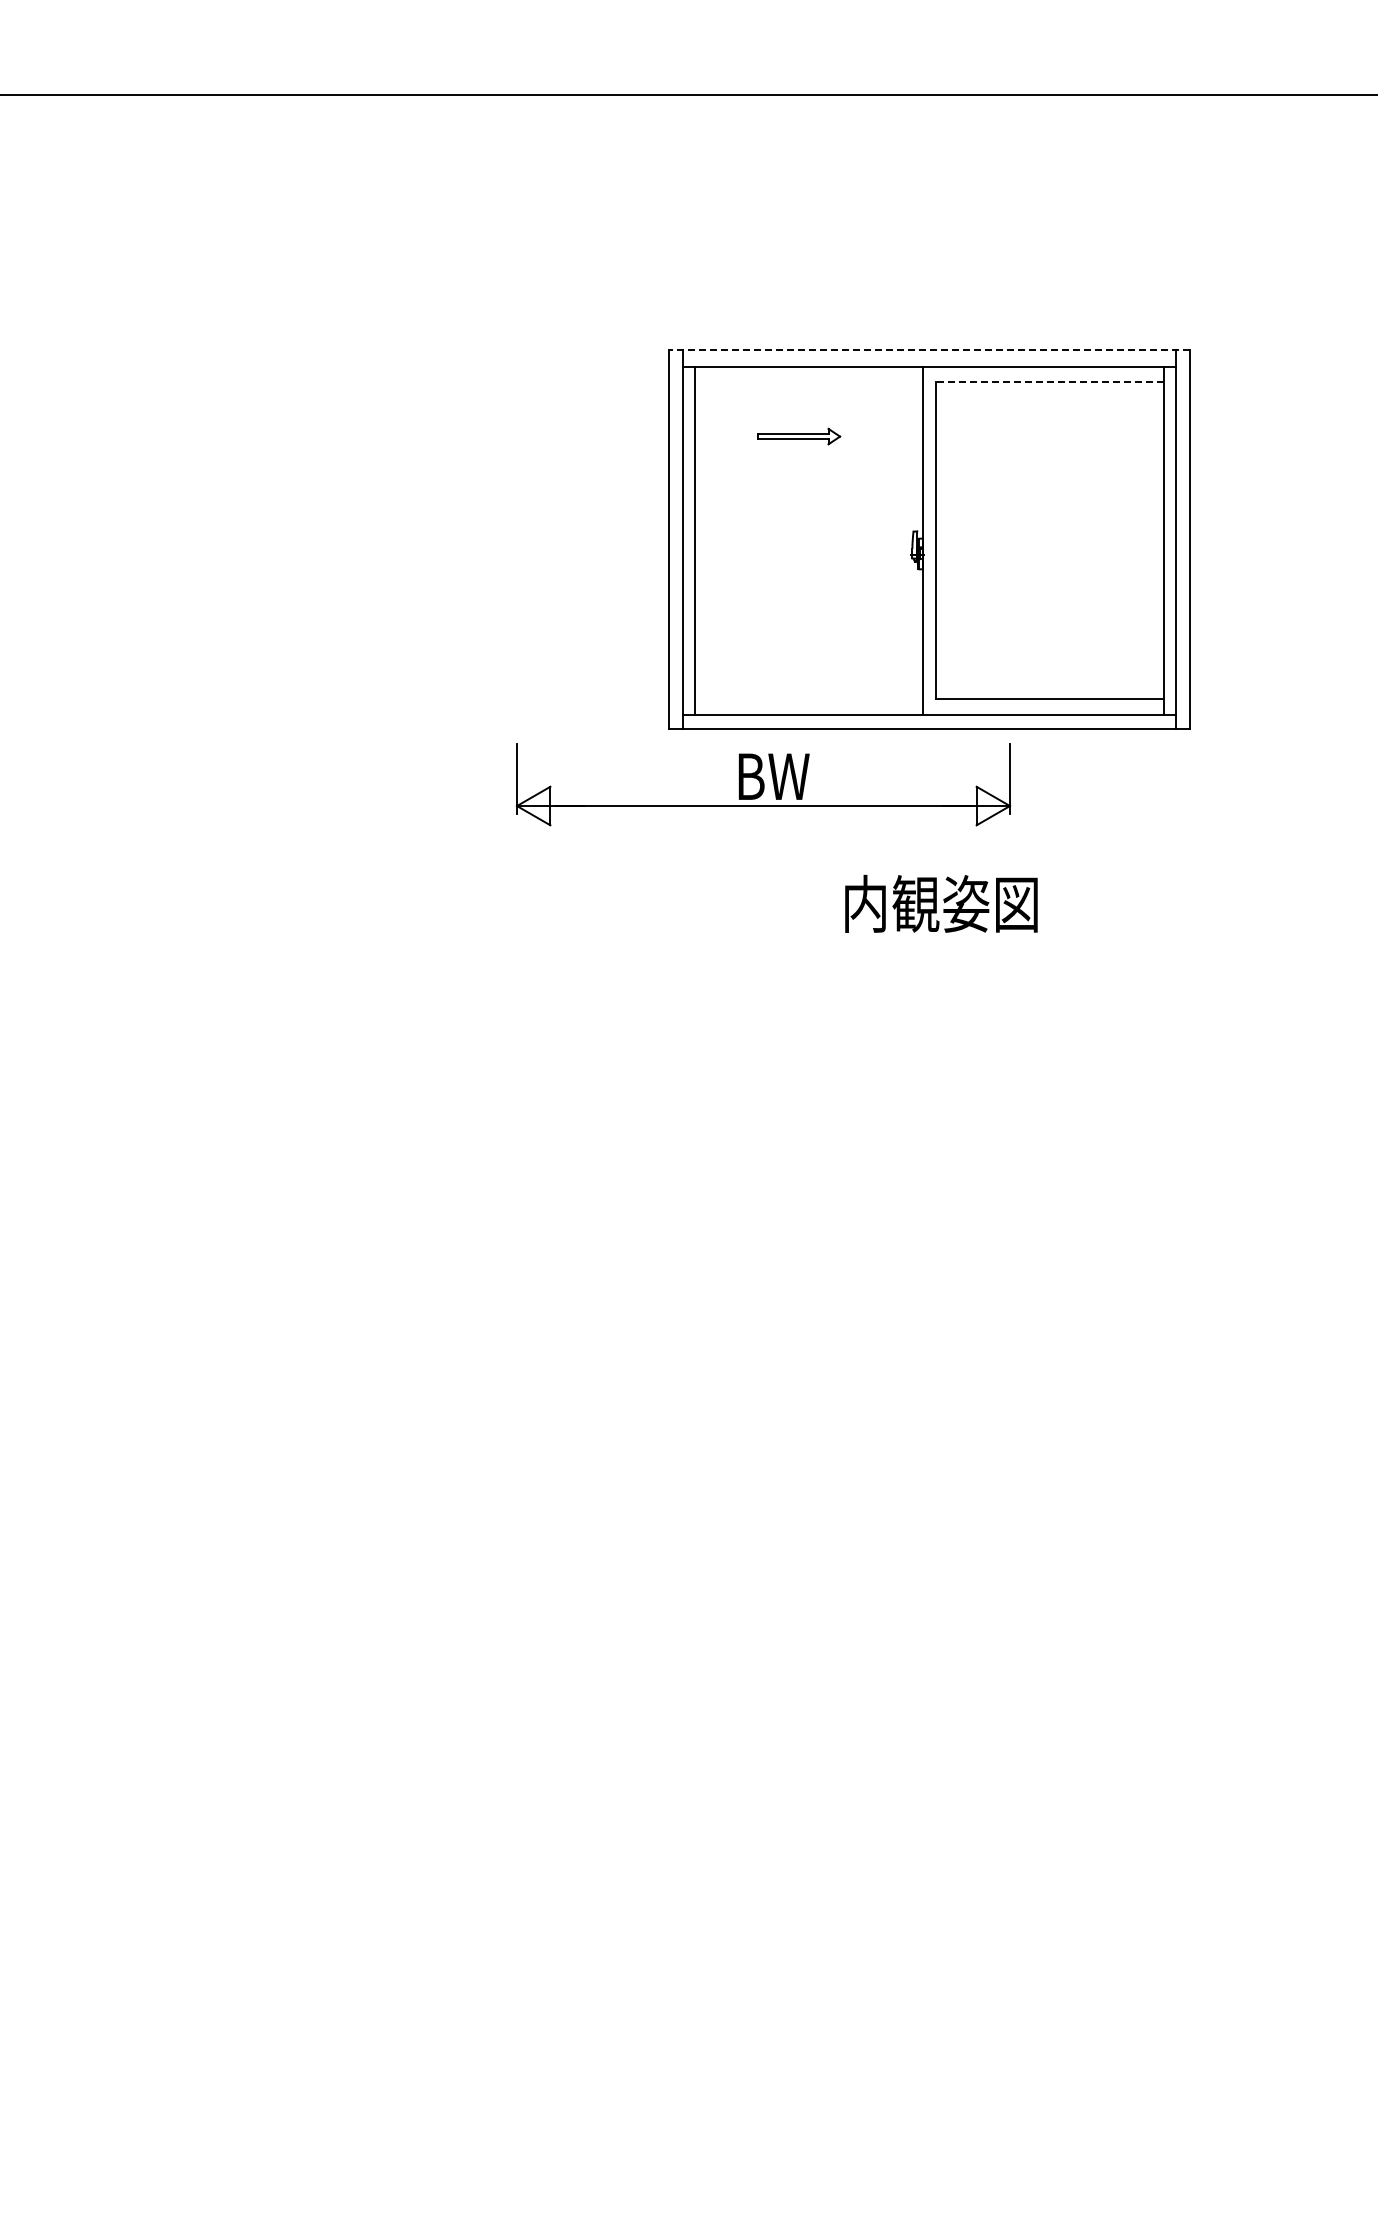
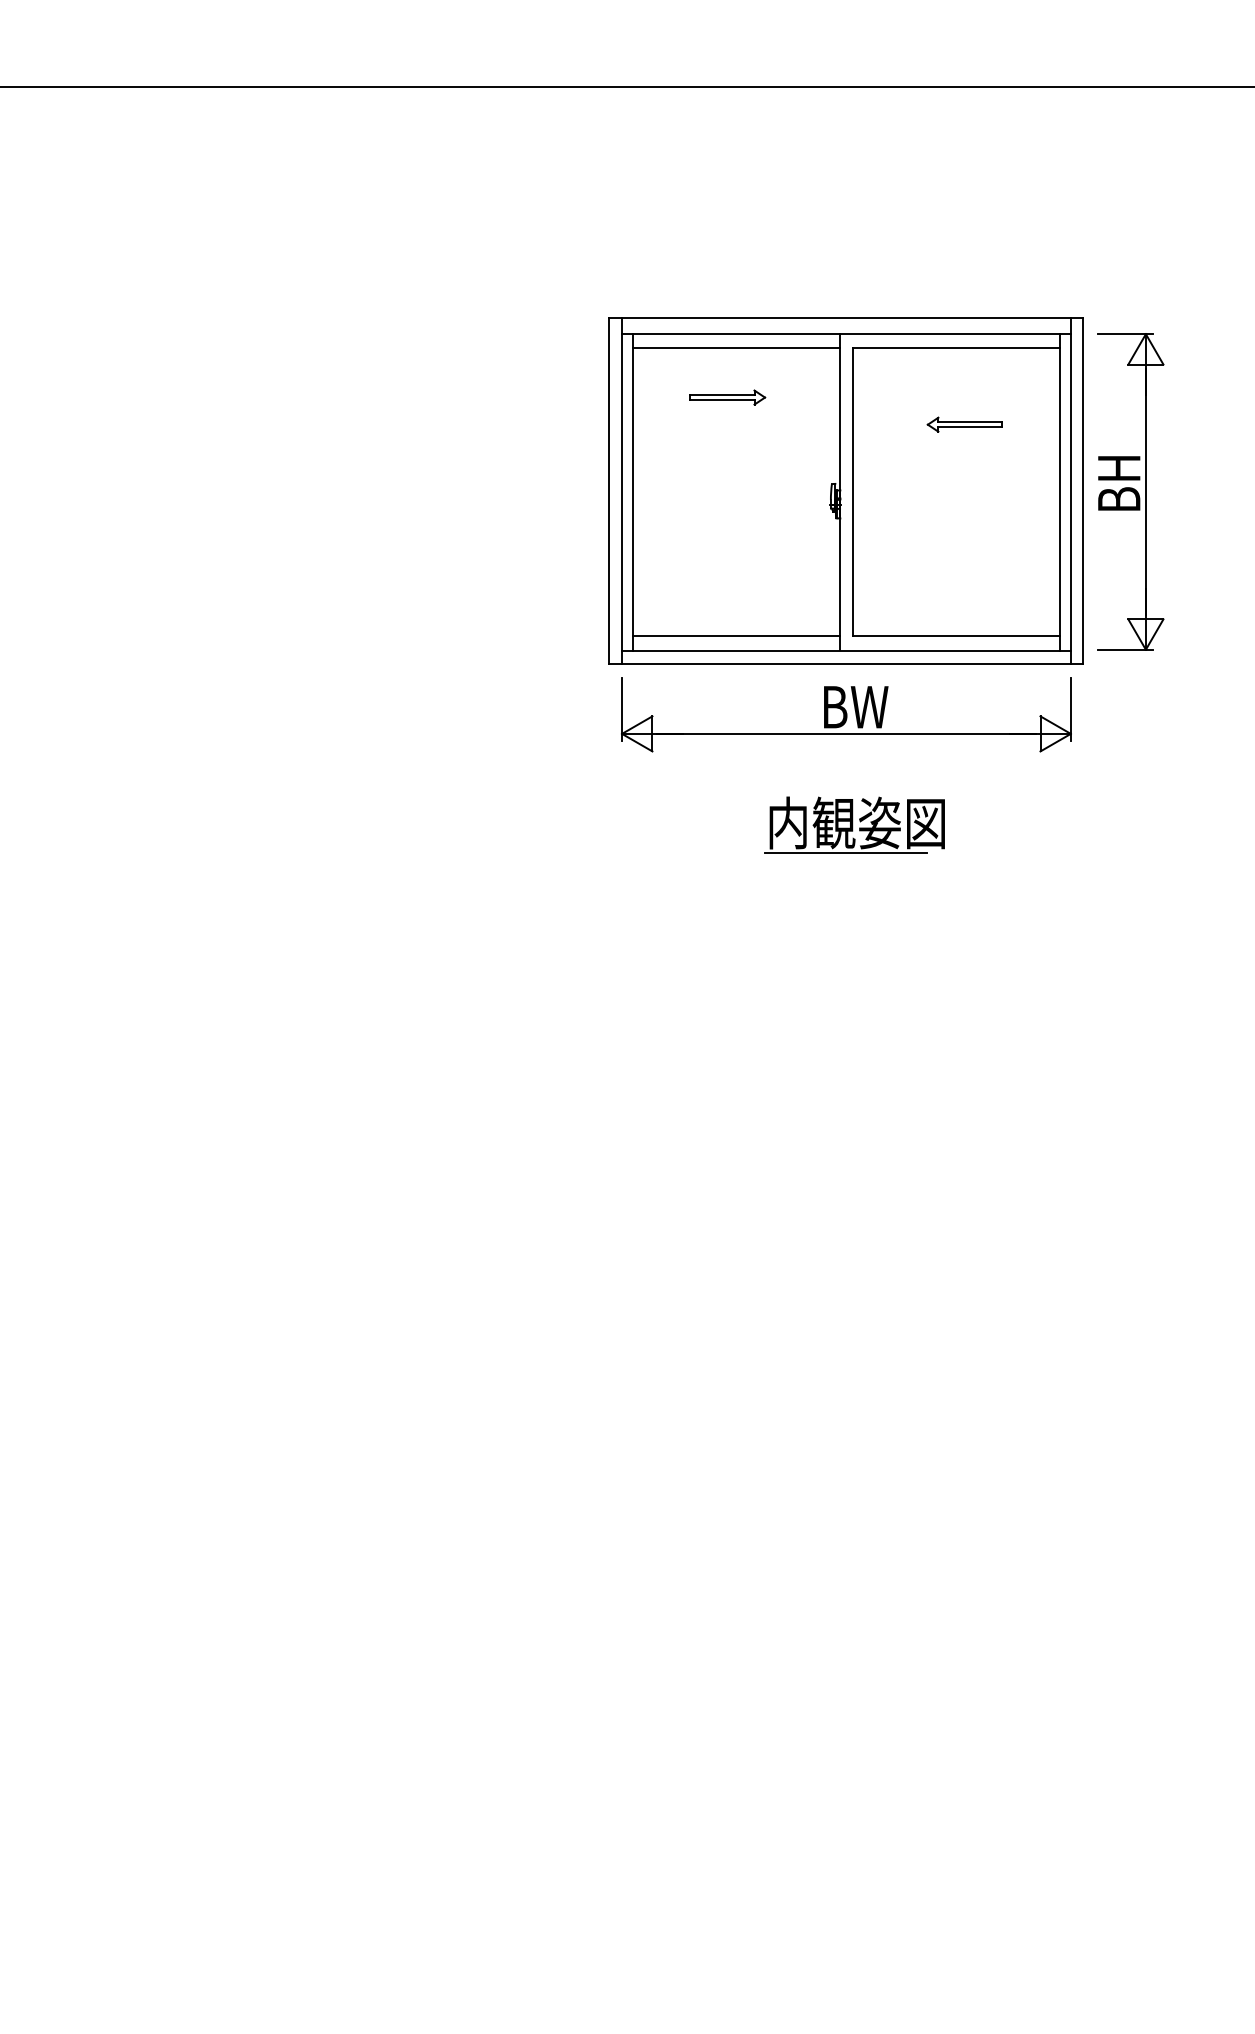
line: (929, 349) -> (846, 318), dashed -> solid
line: (808, 382) -> (736, 348), added
line: (1049, 382) -> (955, 348), dashed -> solid
part: (1058, 466) -> (963, 424), added
part: (1241, 539) -> (1130, 491), added
line: (808, 698) -> (736, 635), added
part: (763, 784) -> (846, 714), moved
line: (928, 937) -> (845, 853), added

